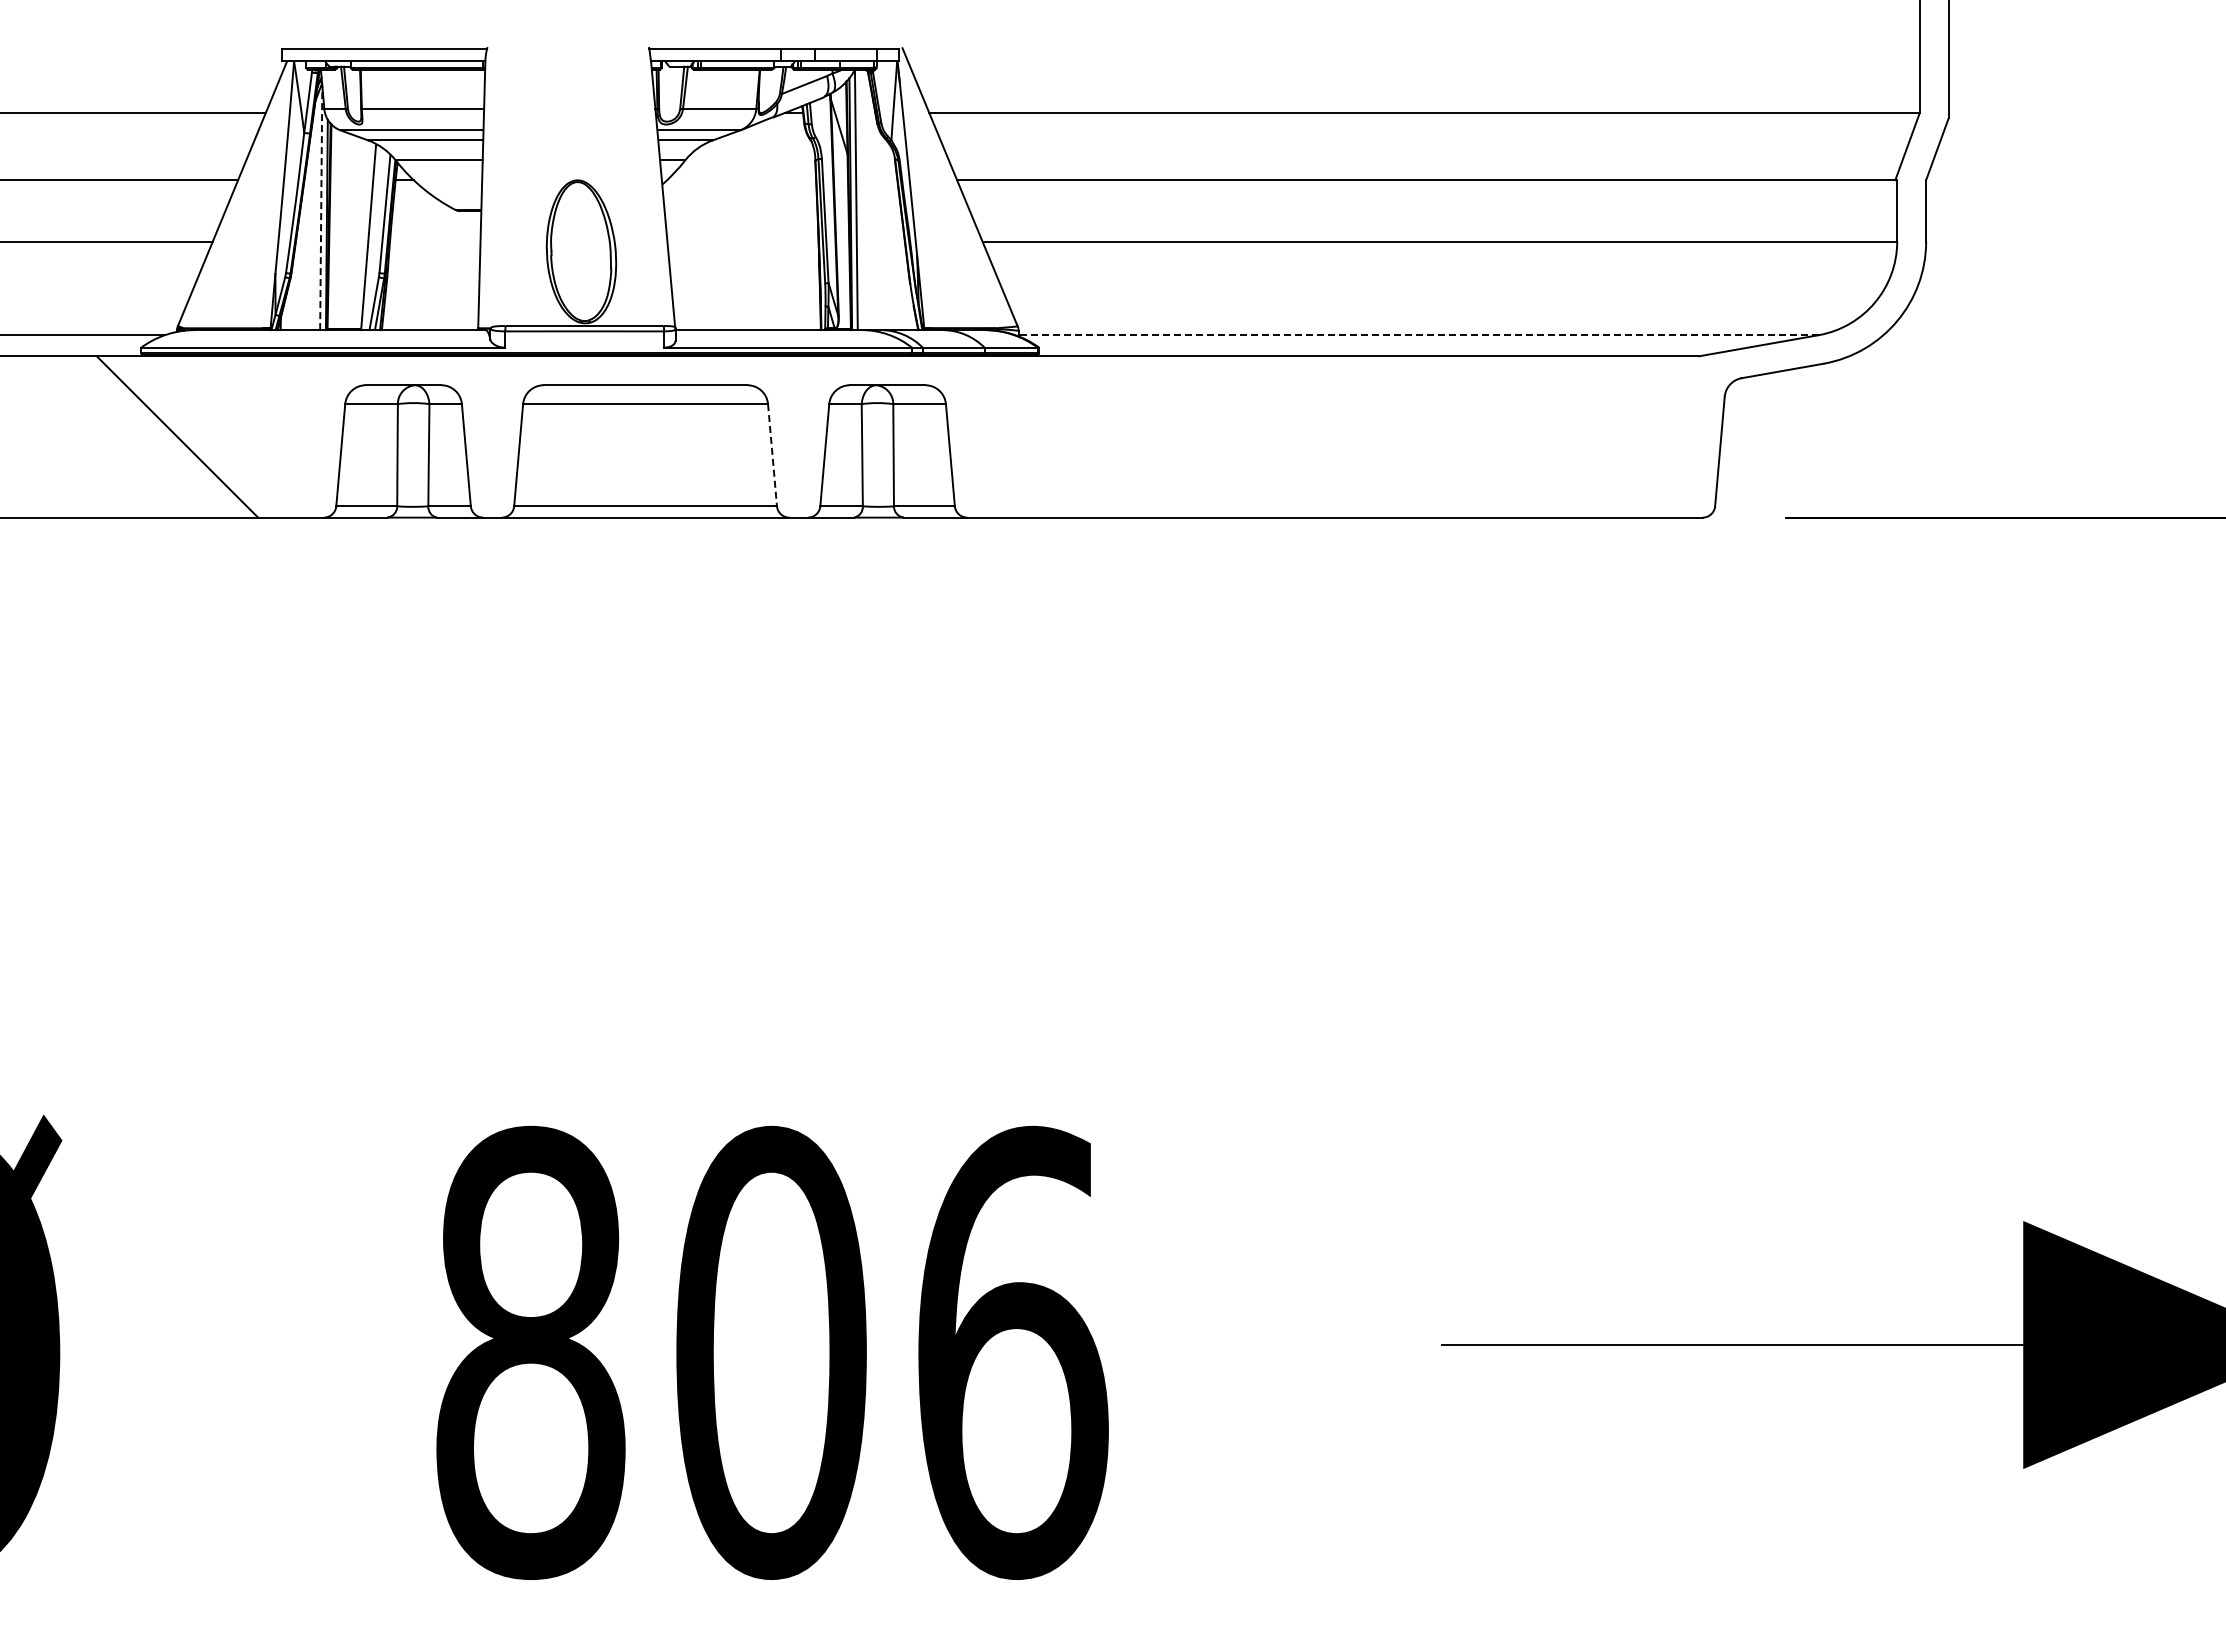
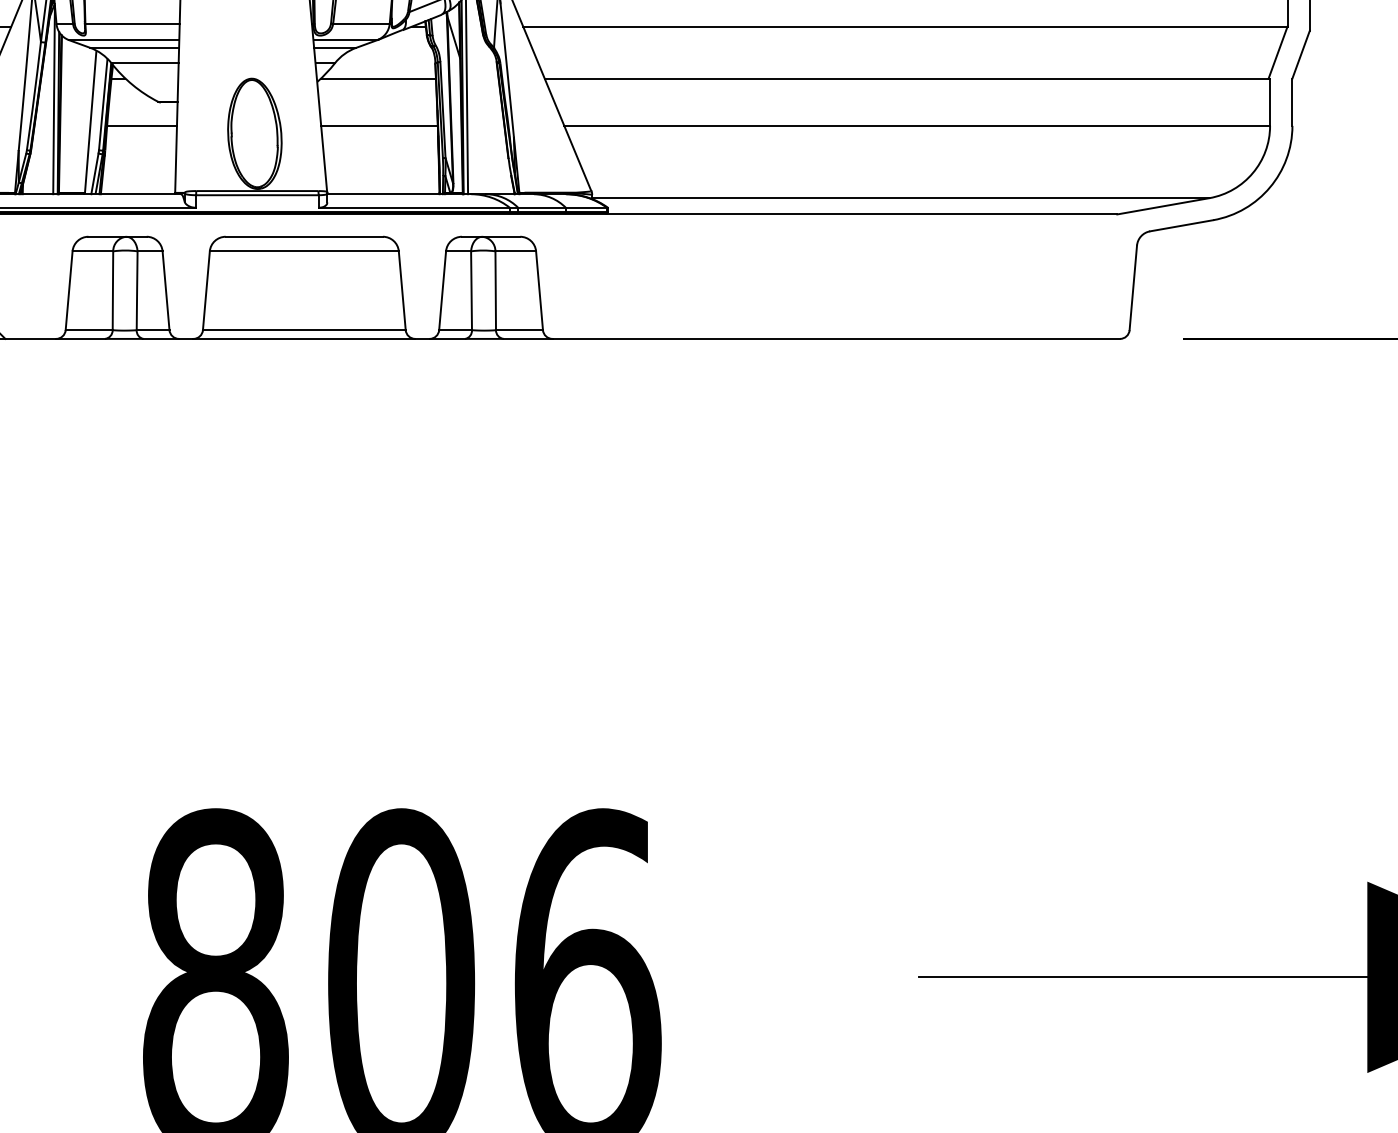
line: (741, 180) -> (378, 78), added
line: (321, 207) -> (54, 99), dashed -> solid
line: (435, 241) -> (142, 125), added
line: (742, 241) -> (379, 125), added
line: (1418, 335) -> (900, 198), dashed -> solid
line: (772, 455) -> (402, 290), dashed -> solid

